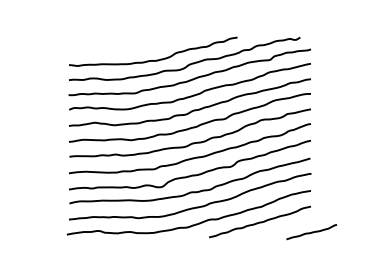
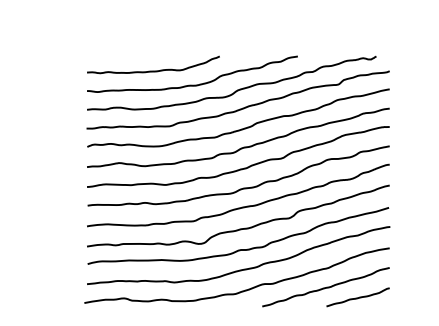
curve: (122, 48) -> (153, 70), added
curve: (311, 231) -> (357, 296), moved

